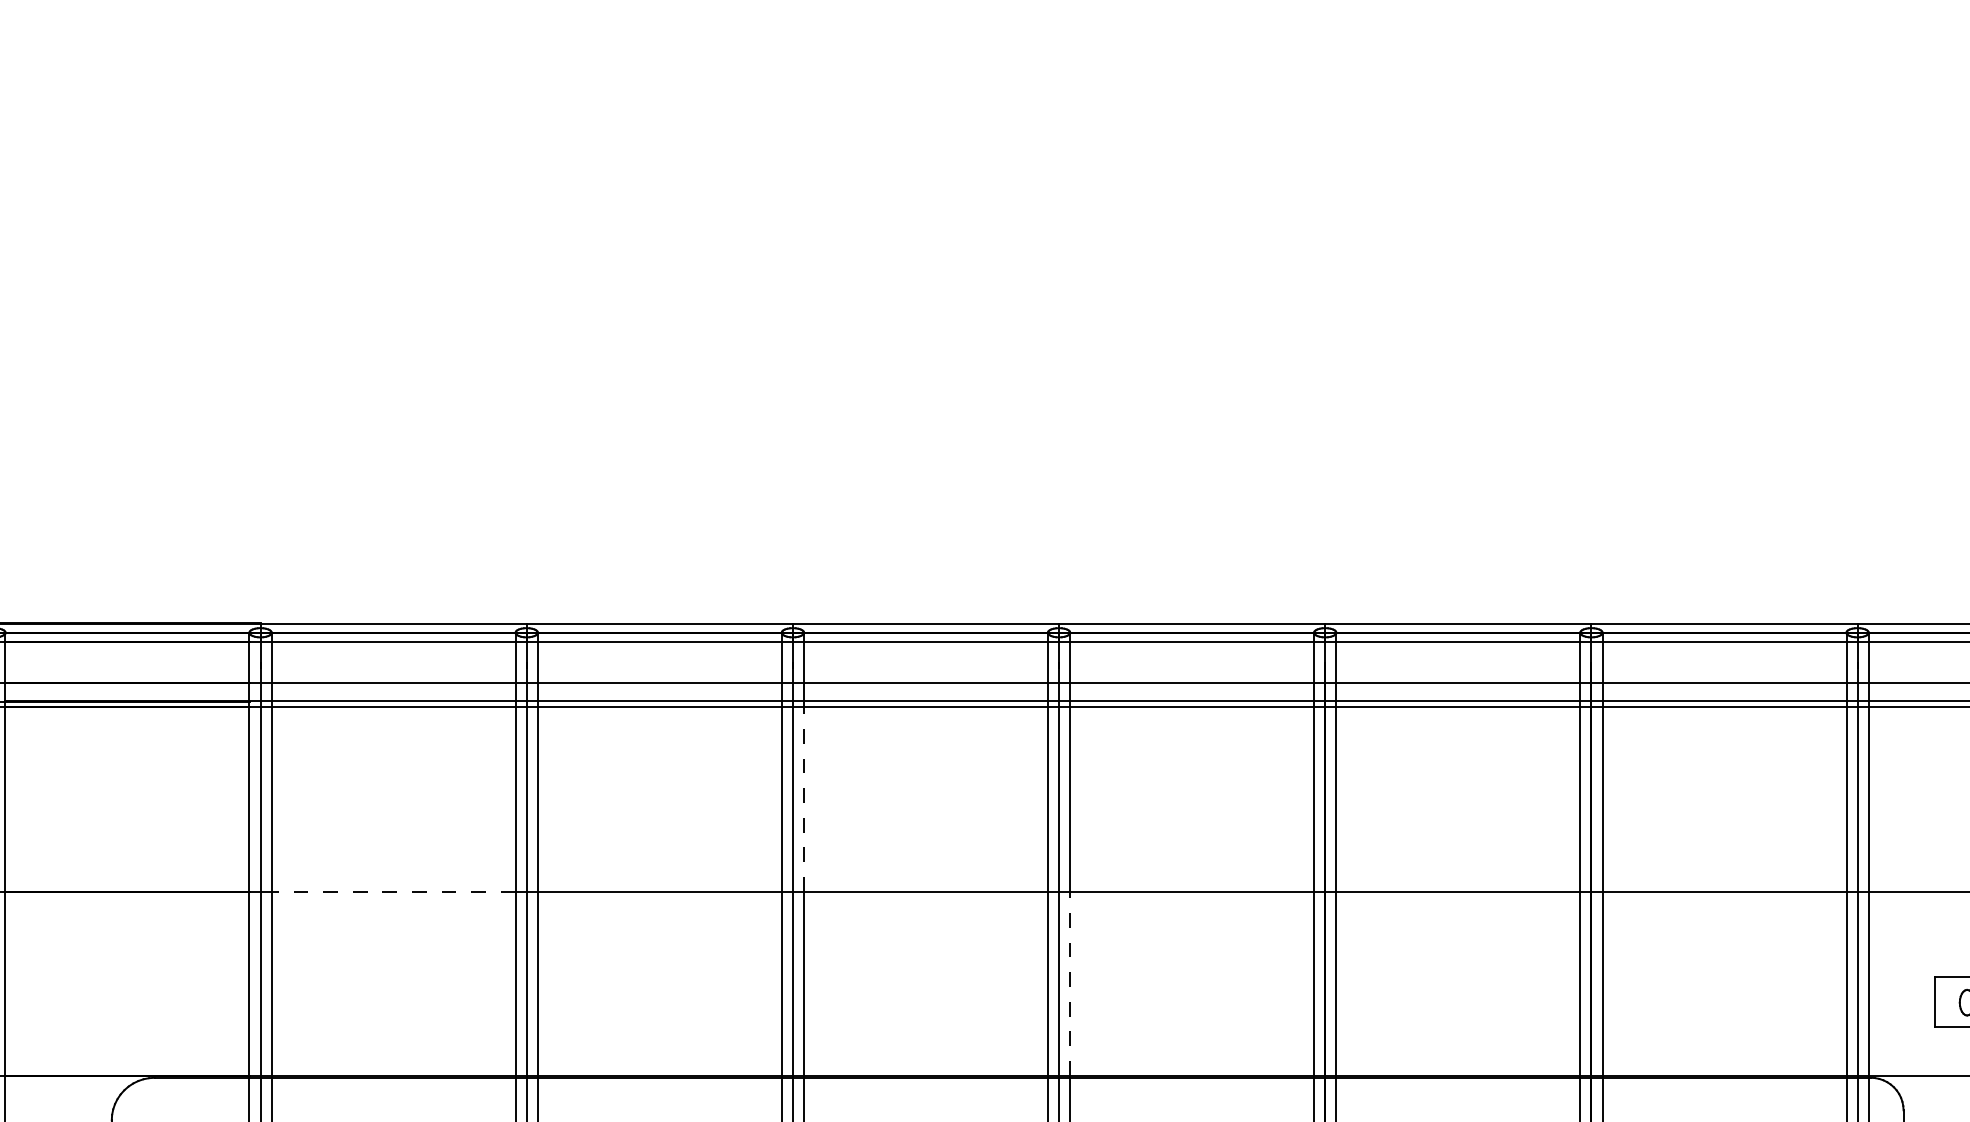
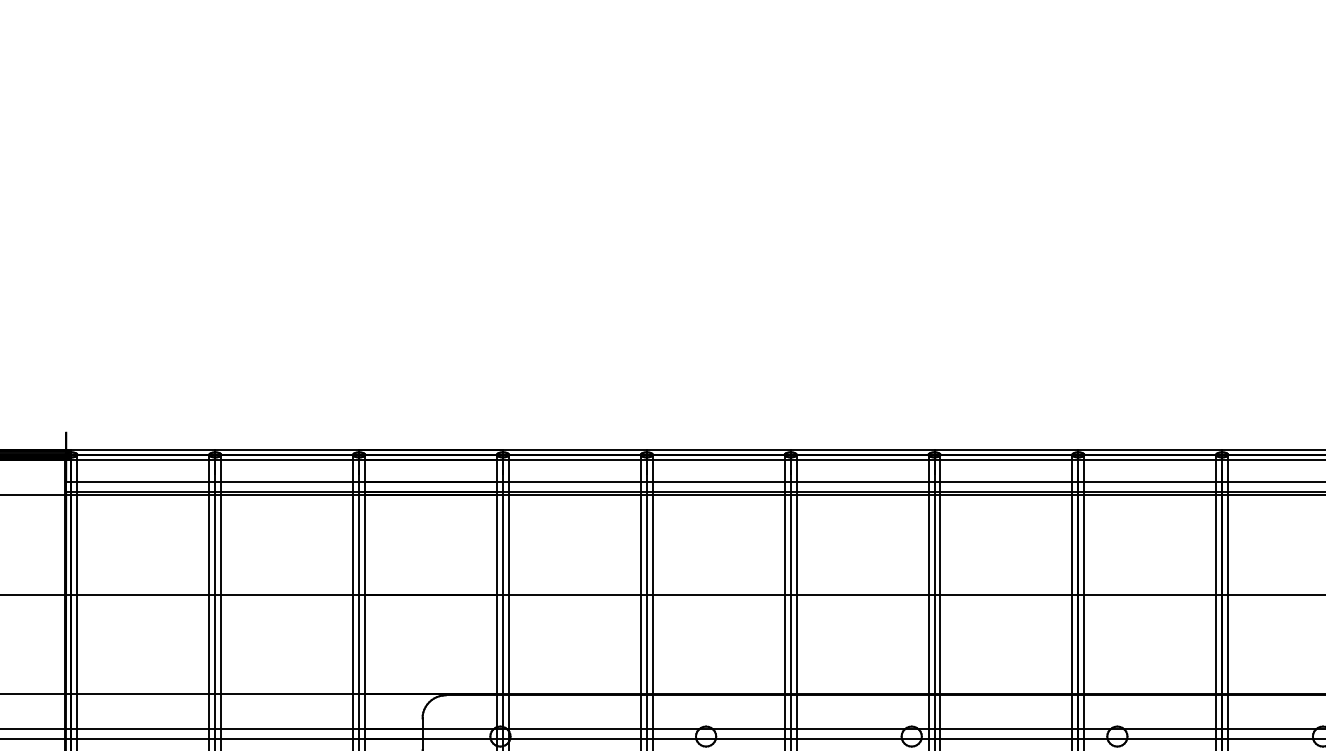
line: (803, 798) -> (796, 544), dashed -> solid
line: (392, 891) -> (574, 594), dashed -> solid
line: (1070, 983) -> (940, 644), dashed -> solid

